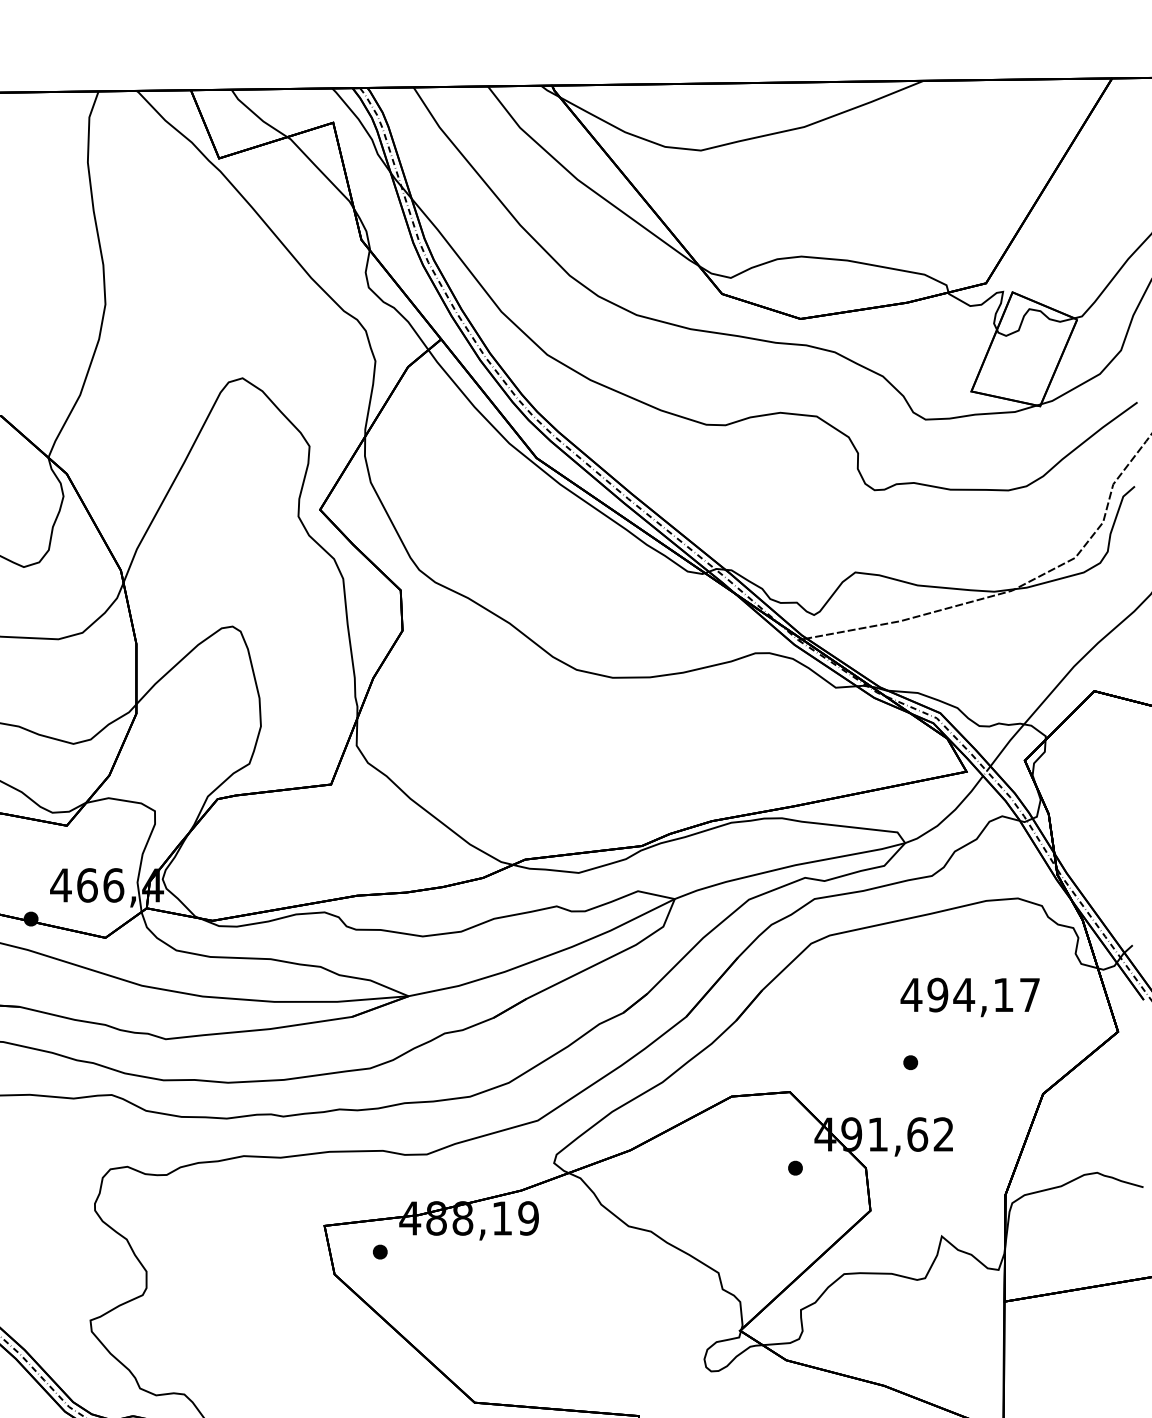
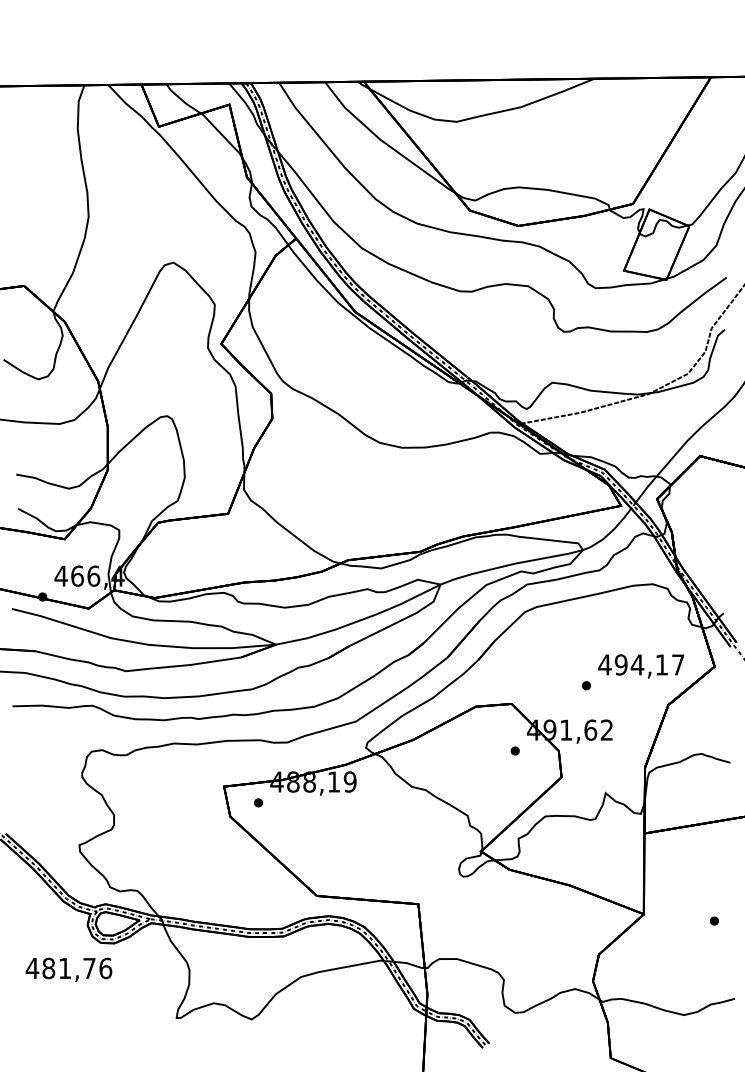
text: (970, 997) -> (641, 666), moved

